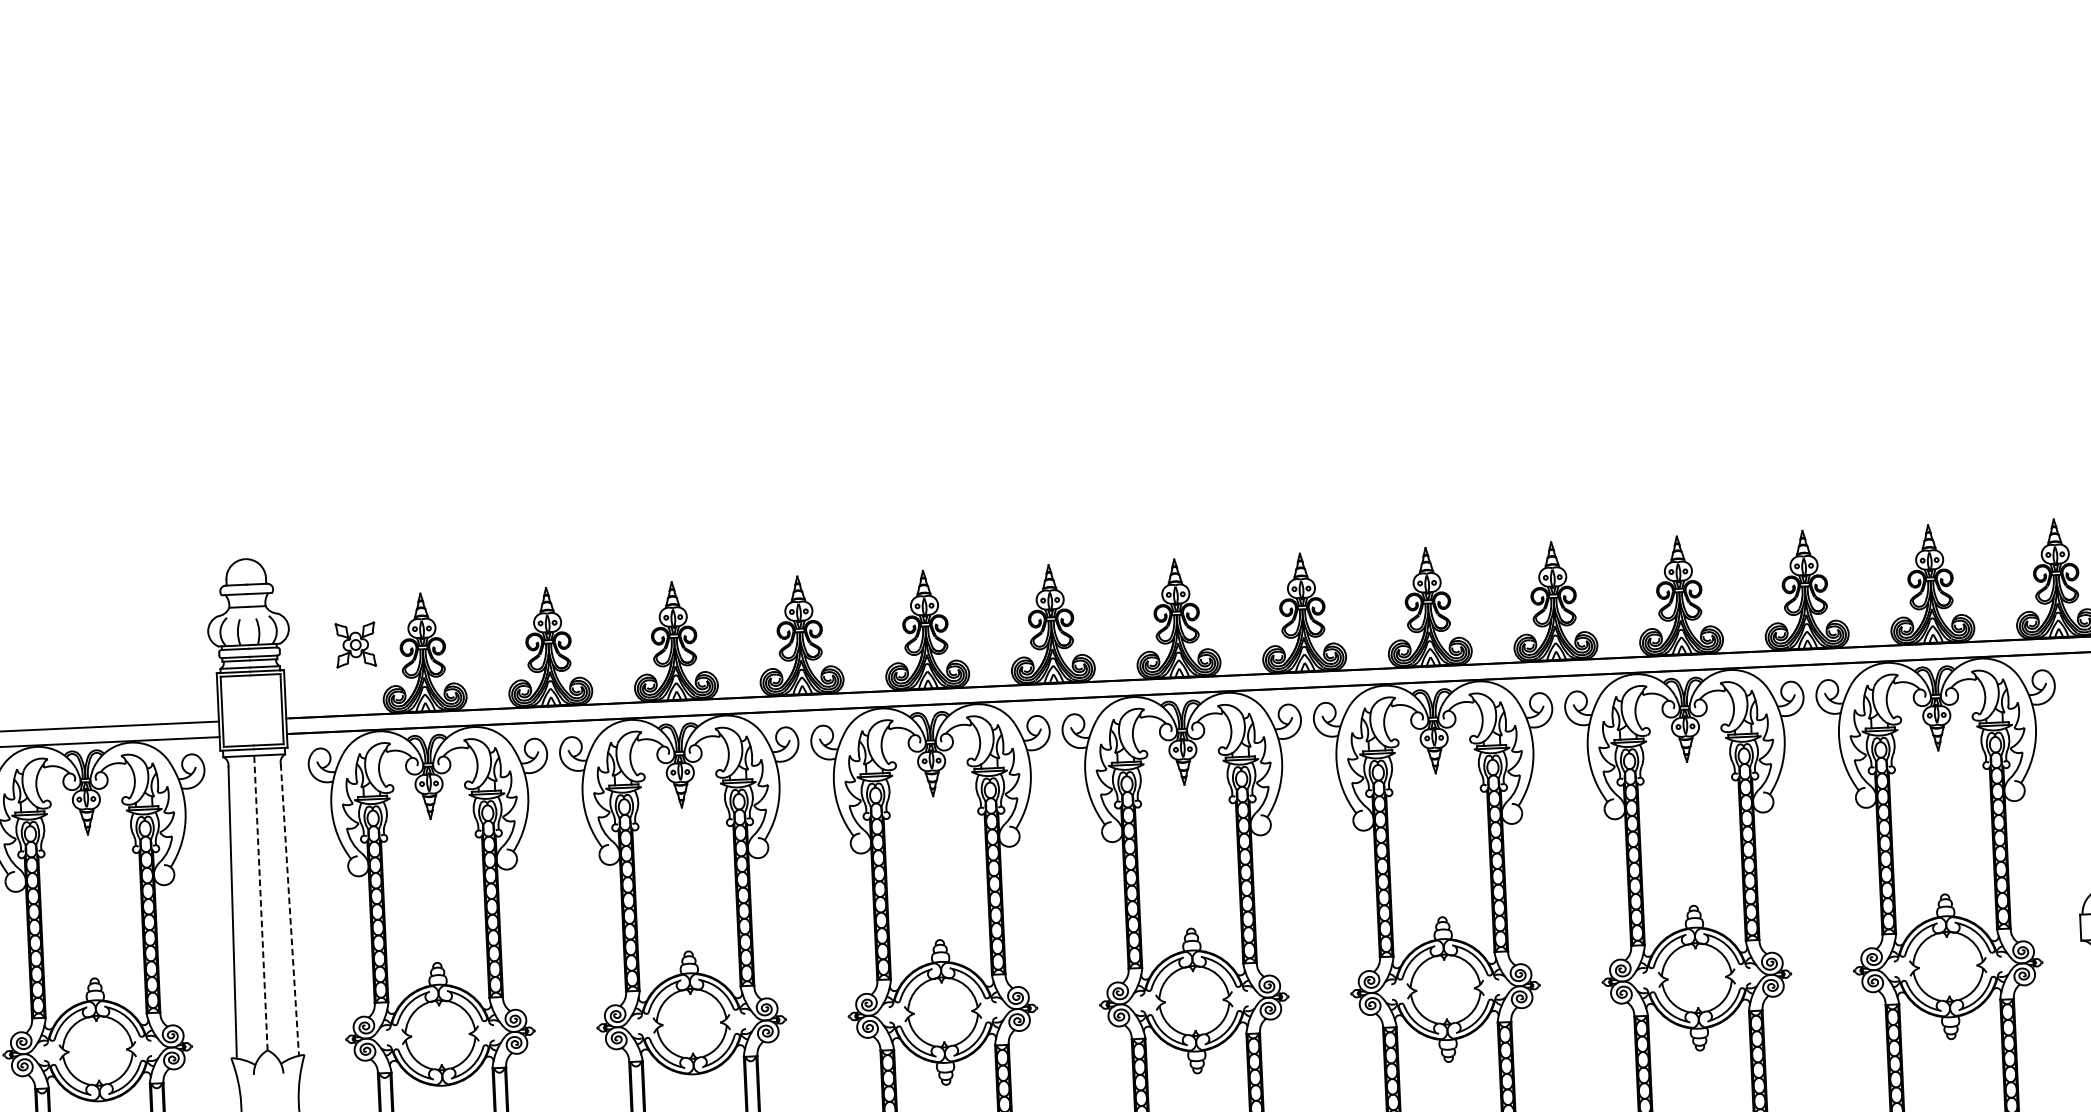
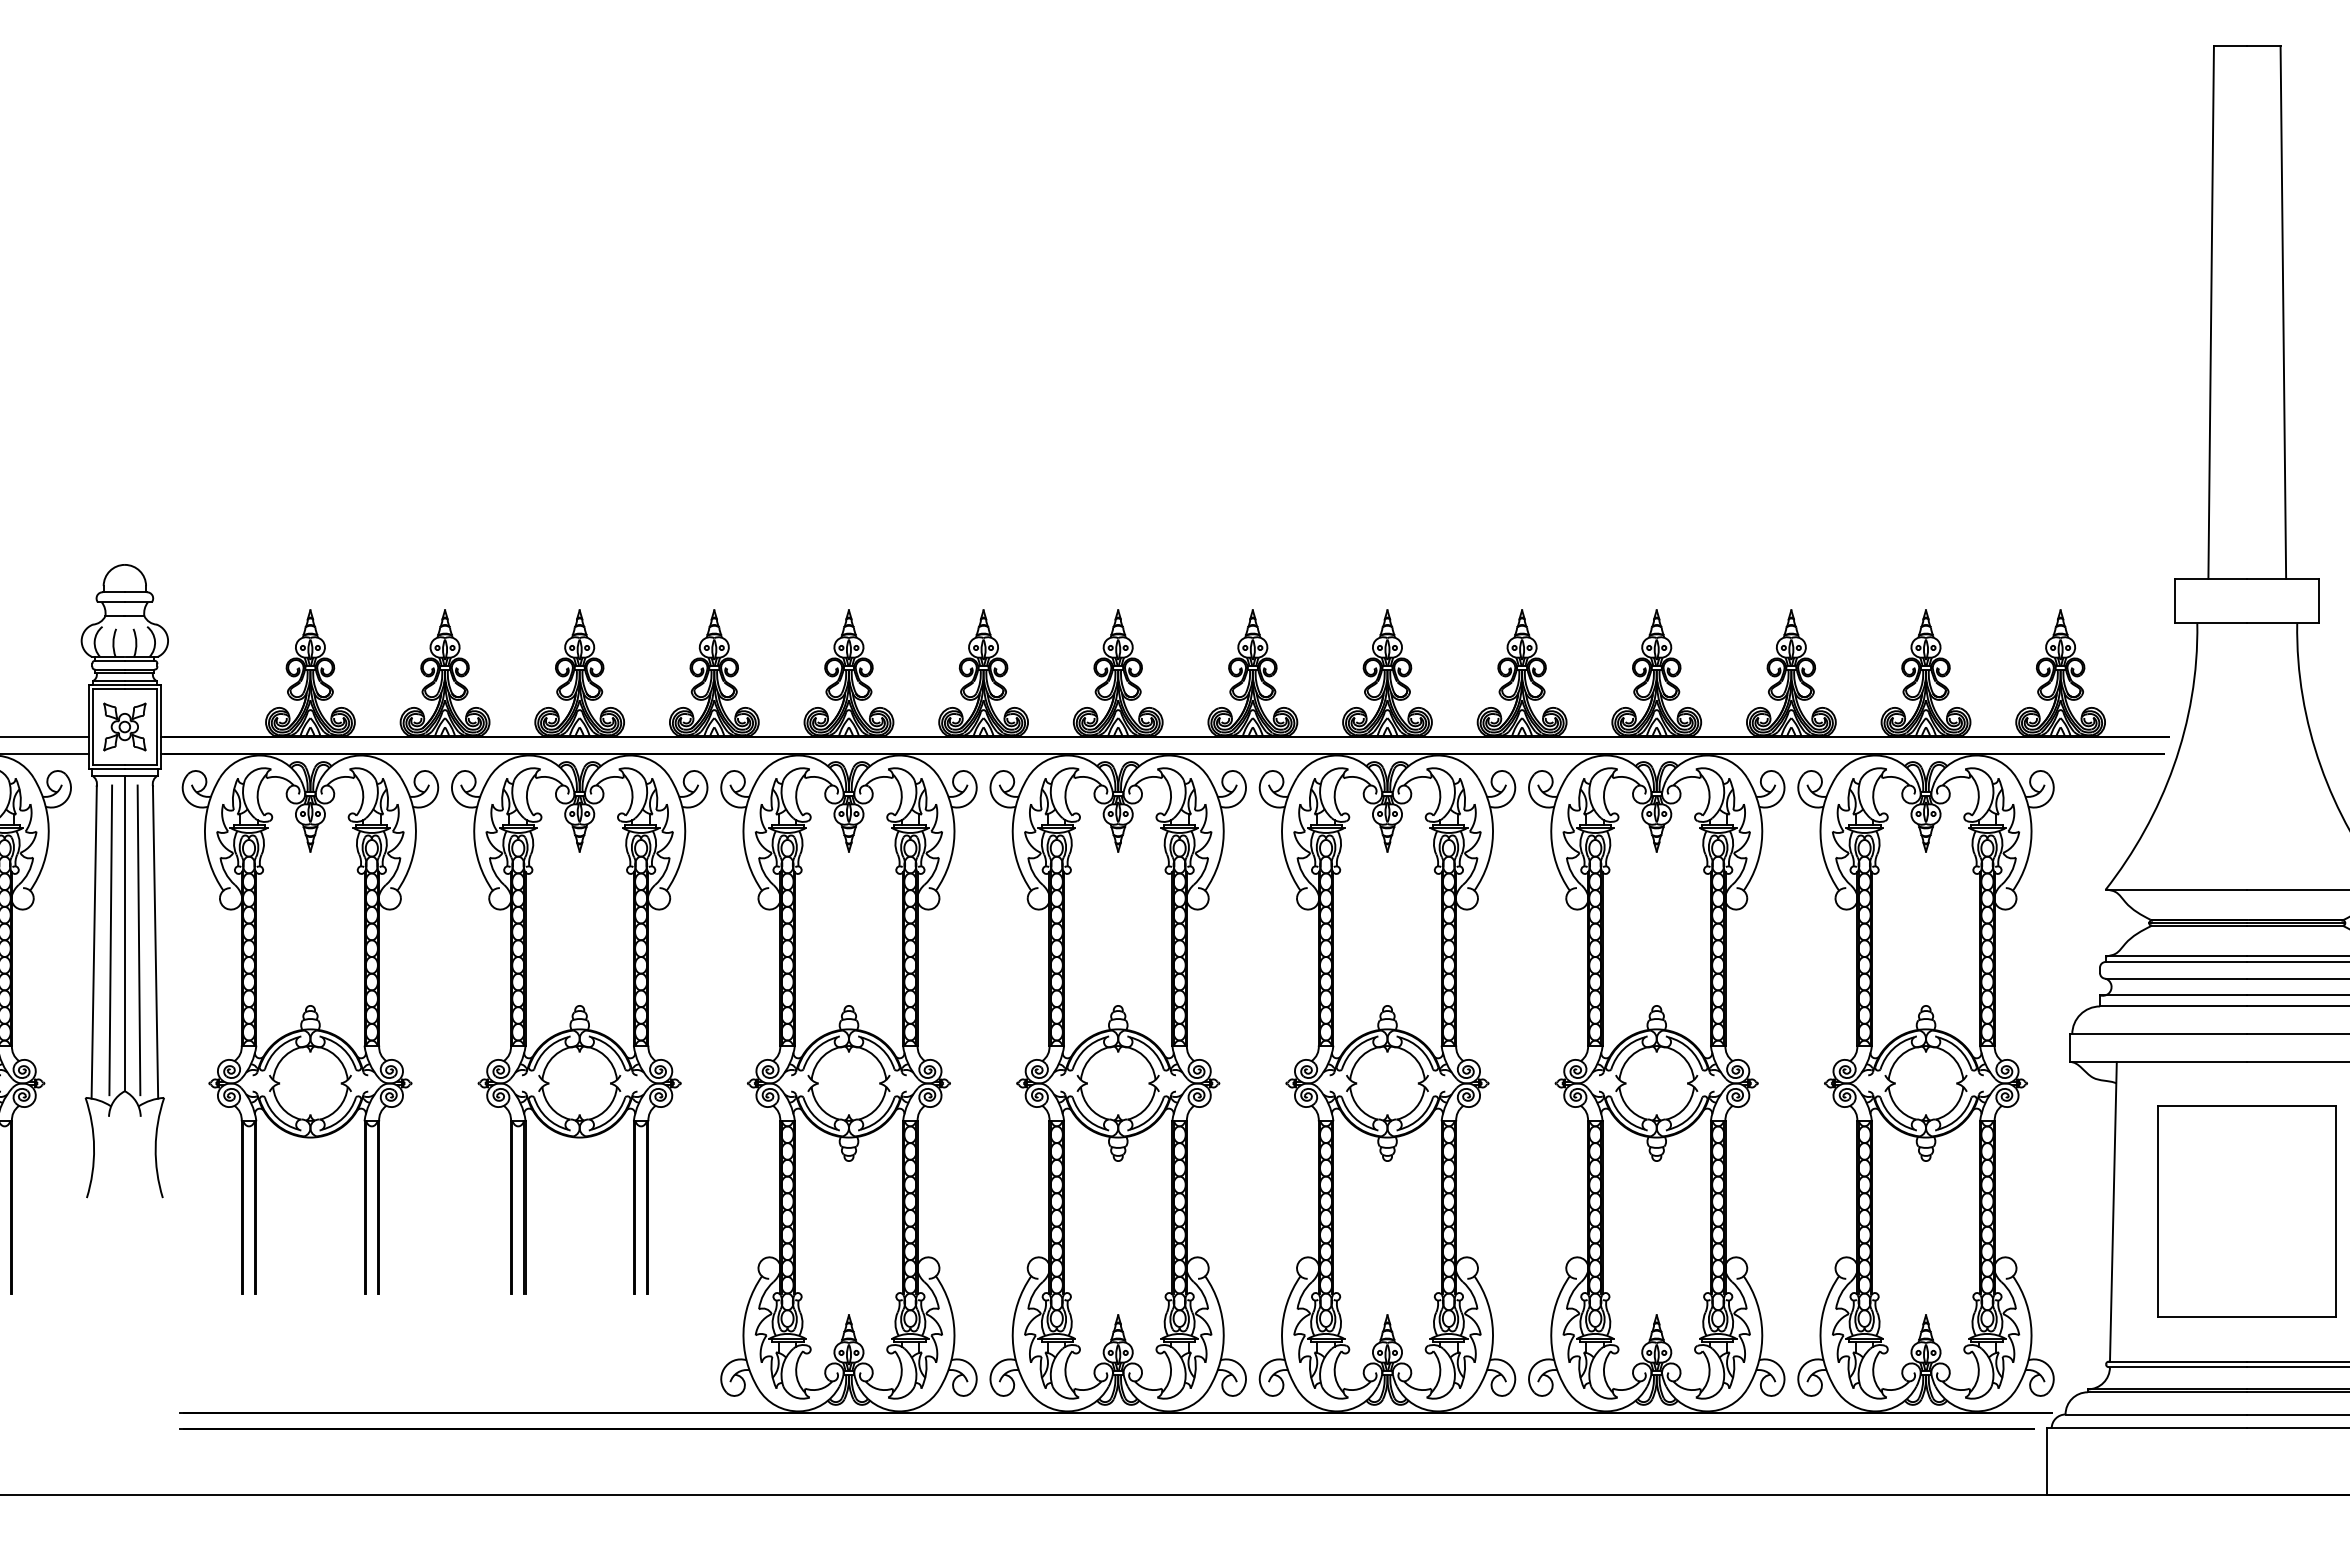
part: (355, 644) -> (124, 726), moved
line: (260, 903) -> (124, 933), dashed -> solid
line: (273, 909) -> (138, 940), added
line: (247, 910) -> (110, 940), added
line: (289, 910) -> (155, 942), dashed -> solid

